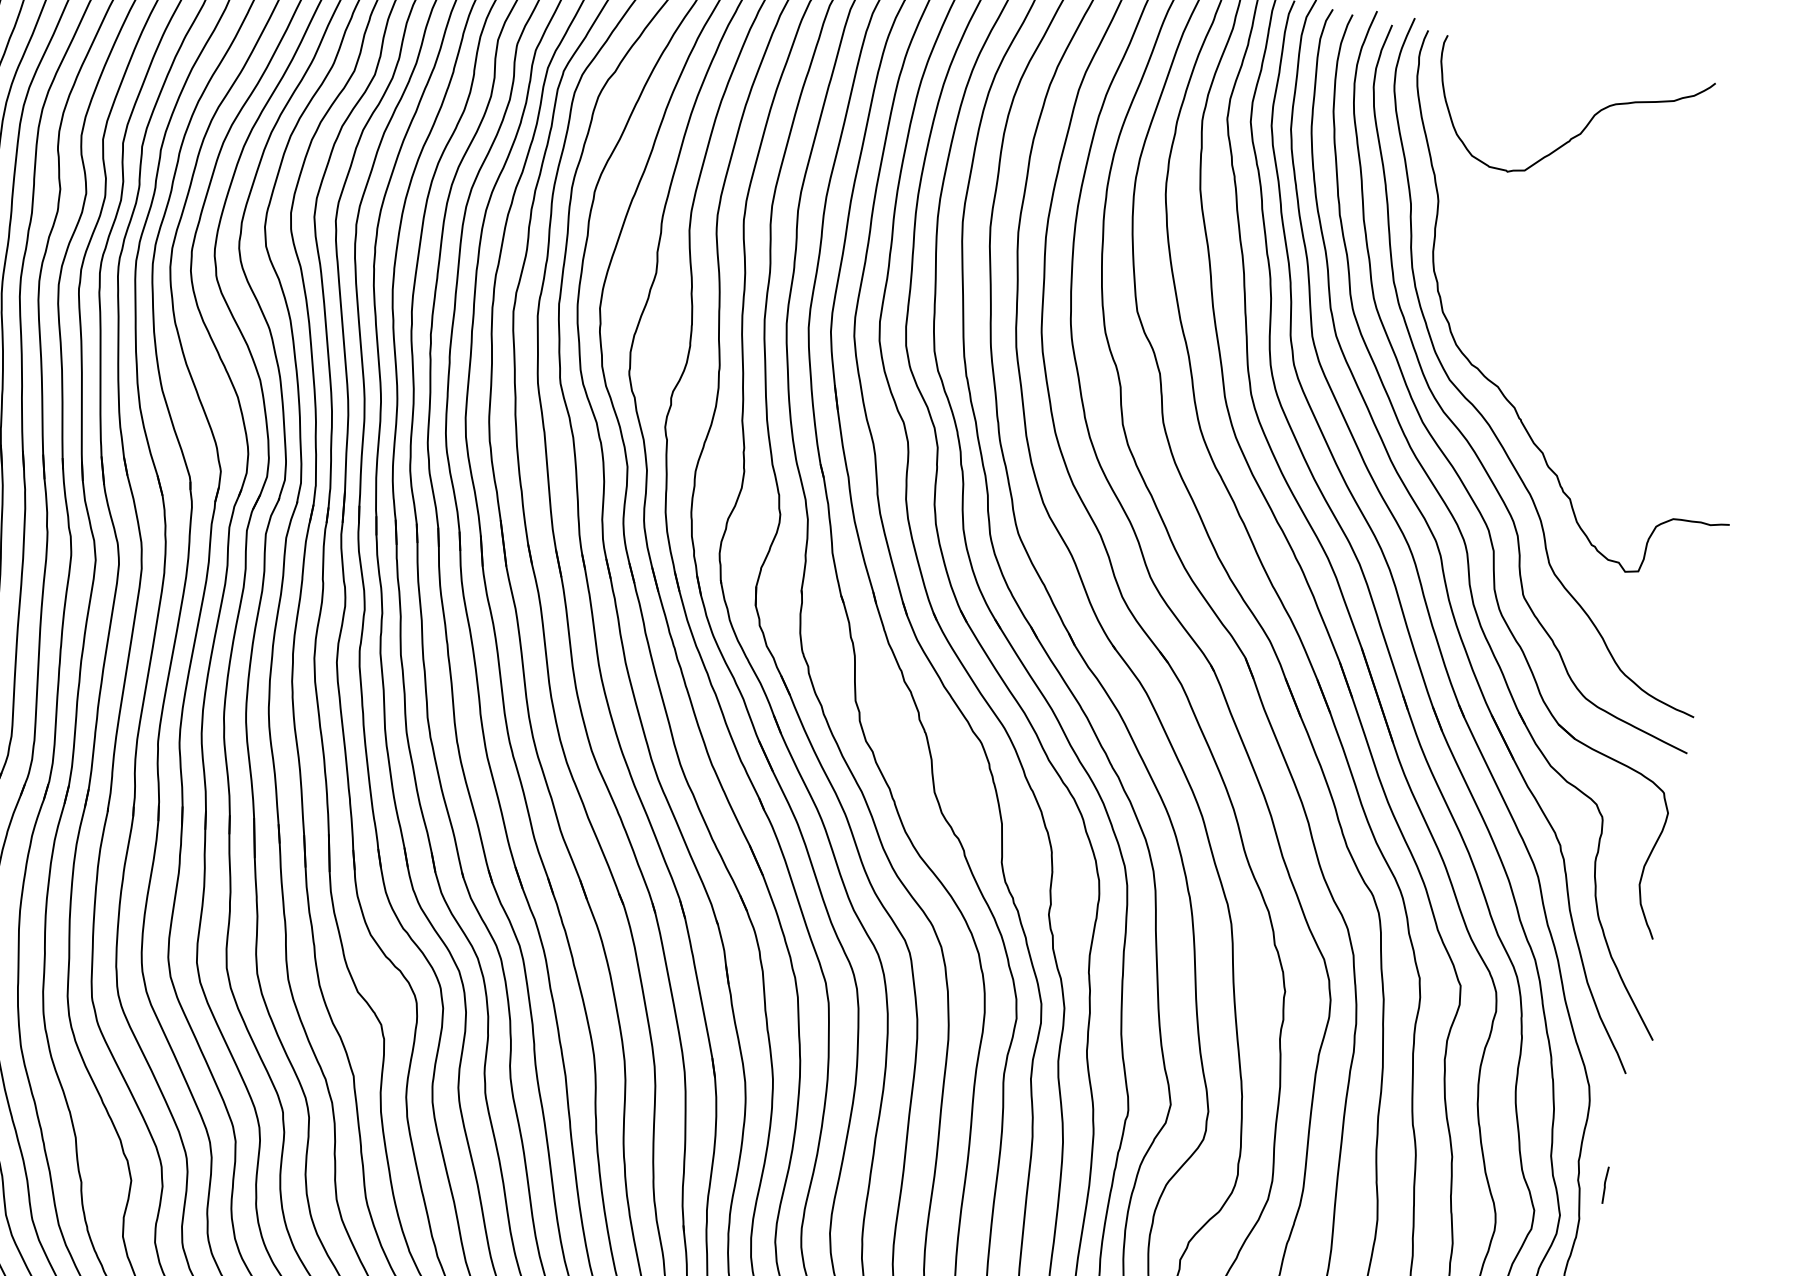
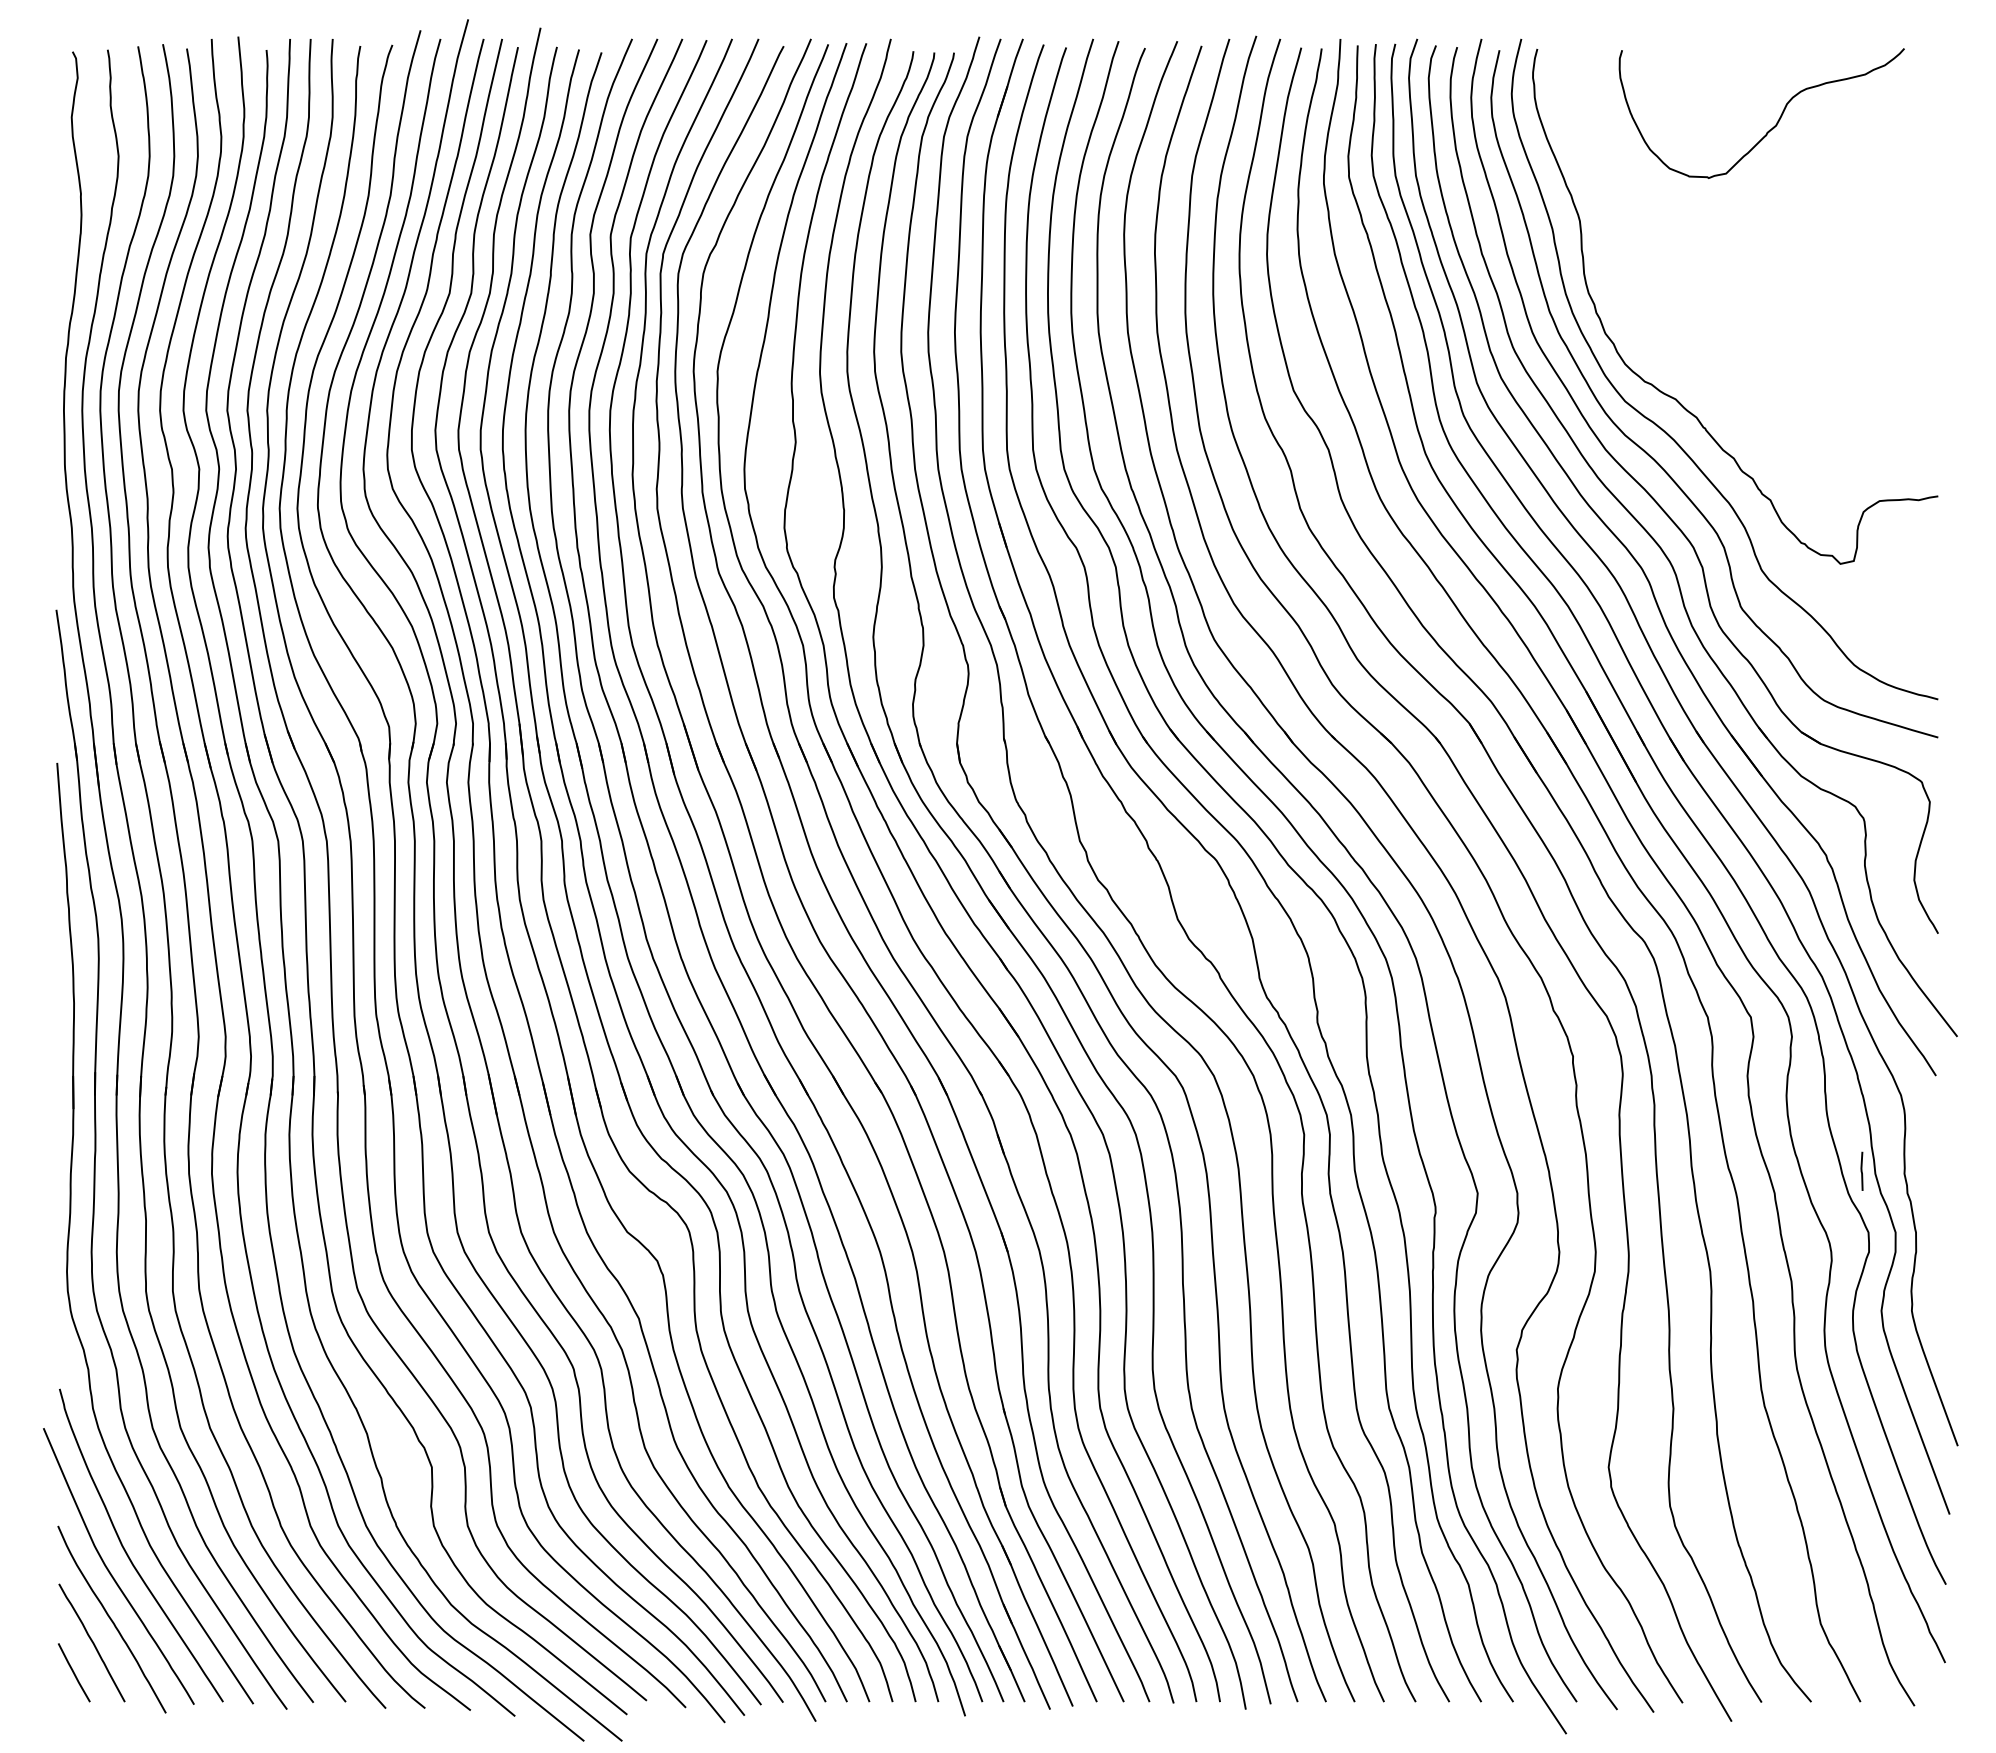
curve: (1582, 129) -> (1777, 120), moved
line: (1604, 1184) -> (1861, 1170), moved

